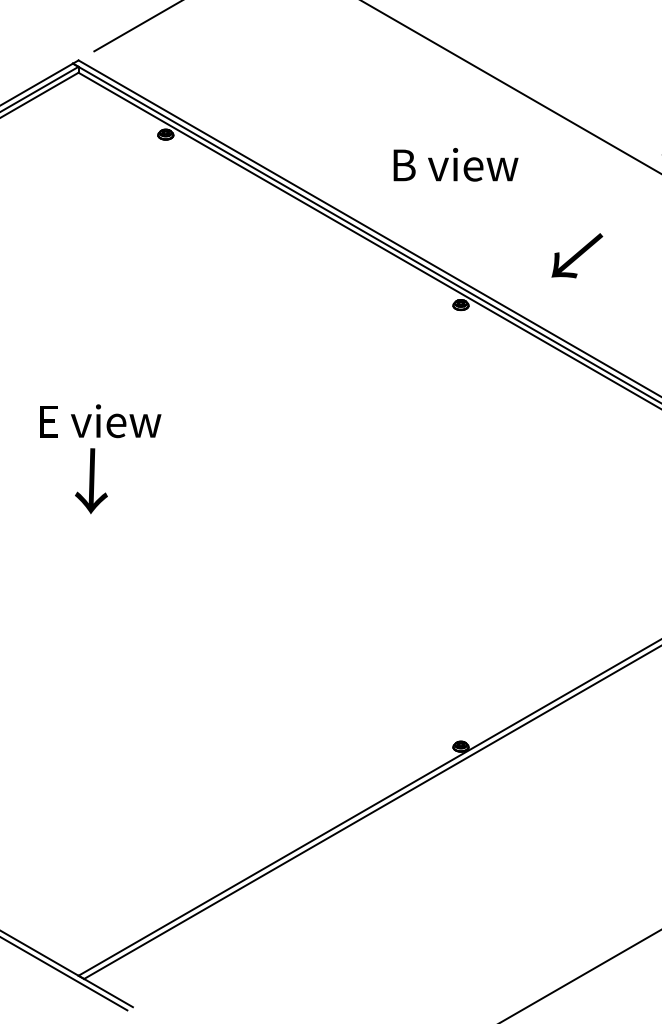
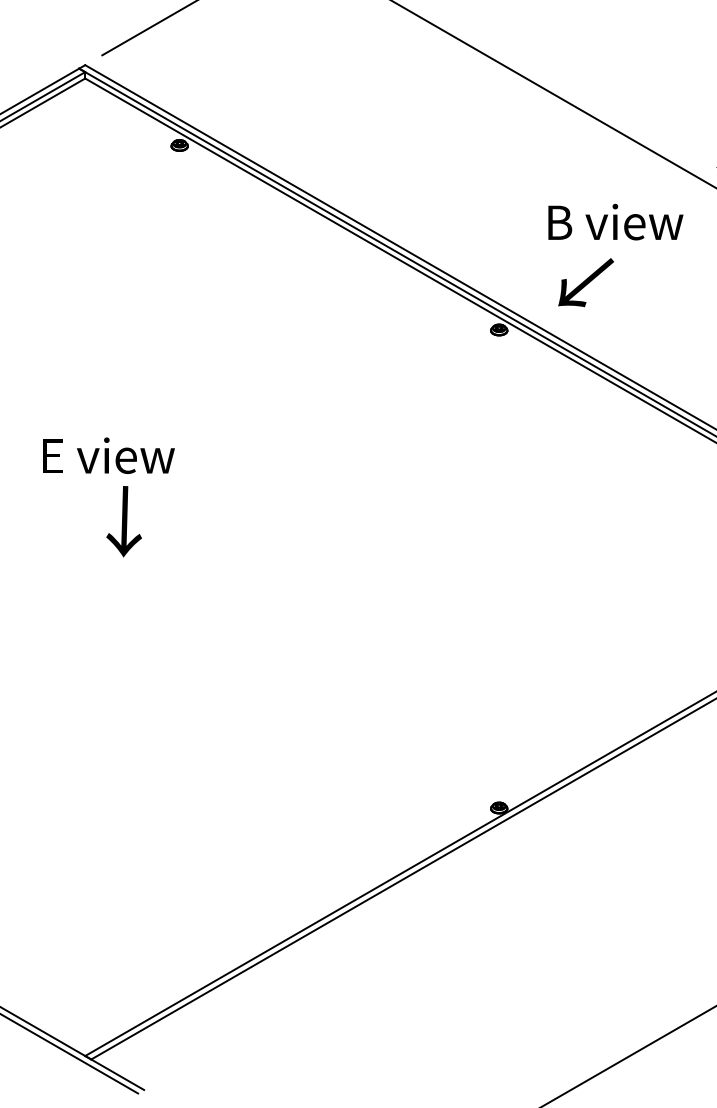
text: (455, 164) -> (615, 221), moved
text: (576, 255) -> (585, 282), moved
text: (90, 481) -> (123, 521), moved

